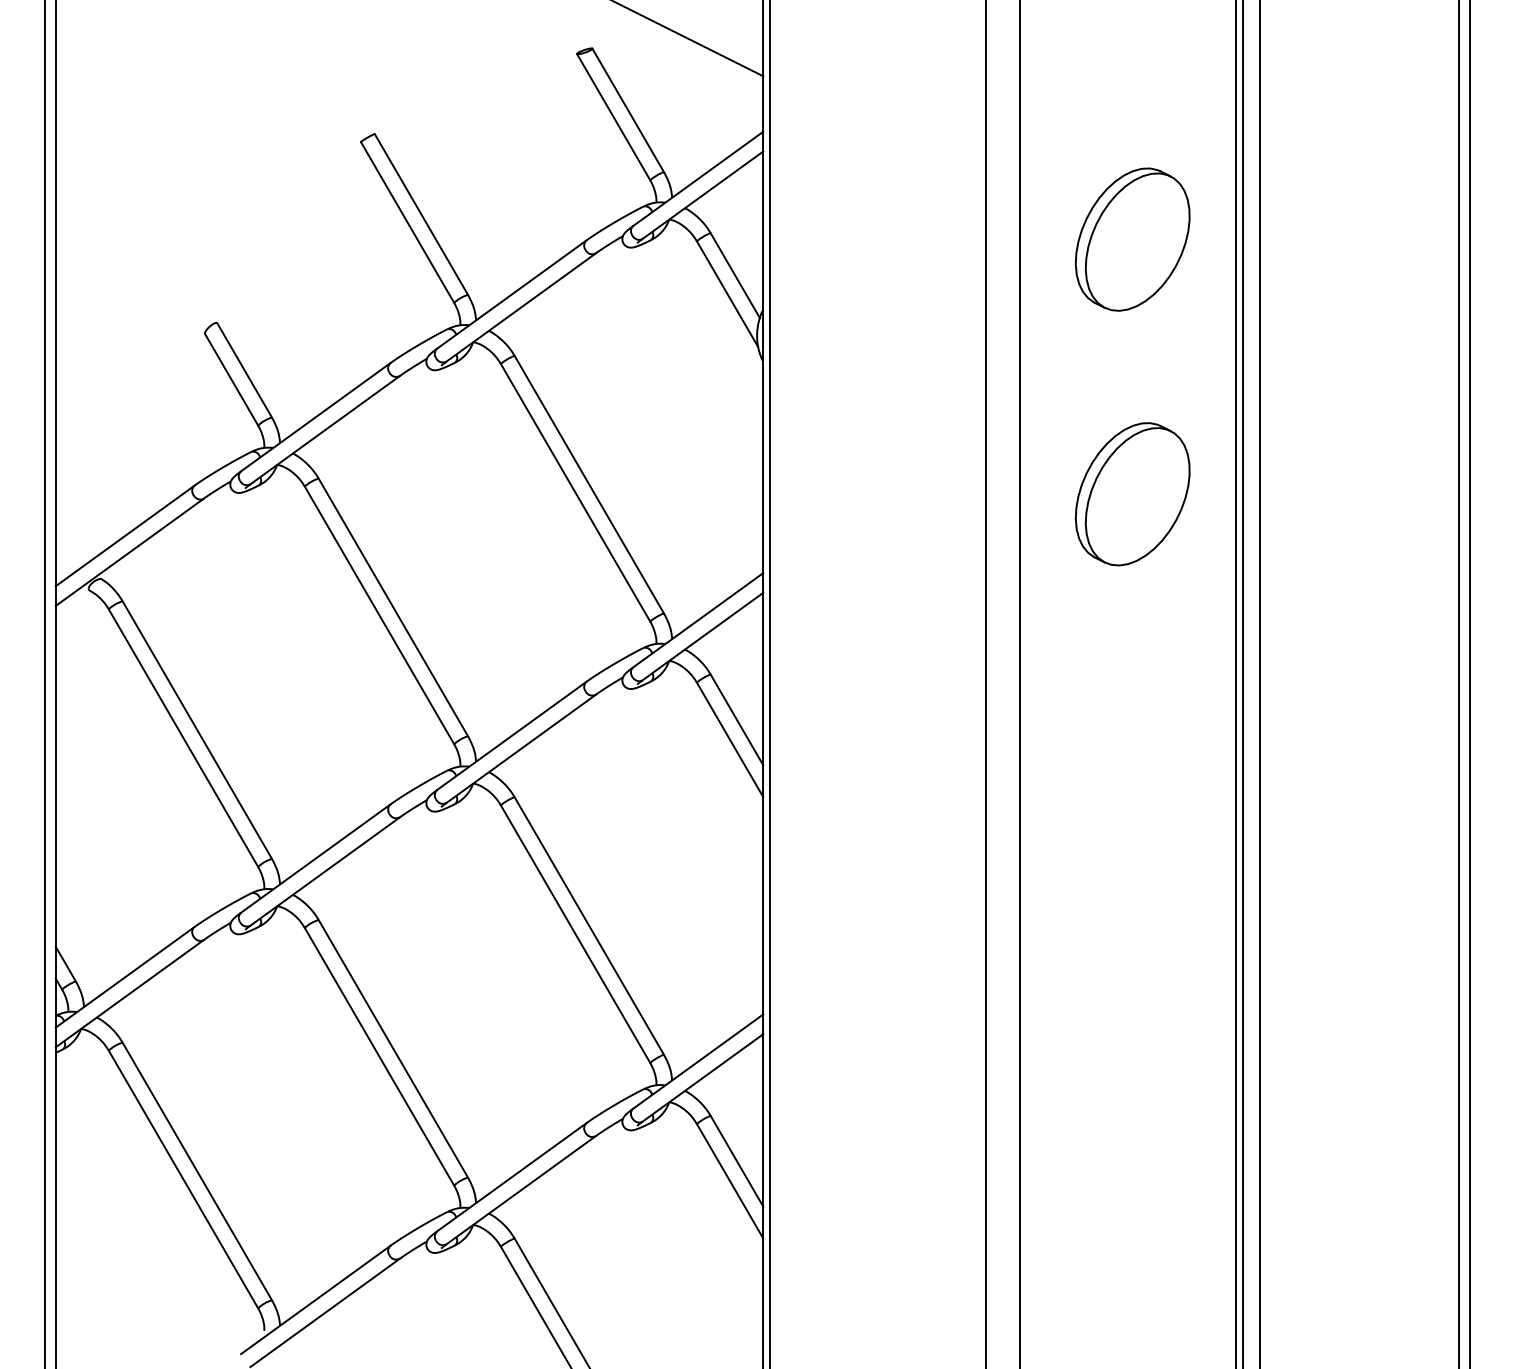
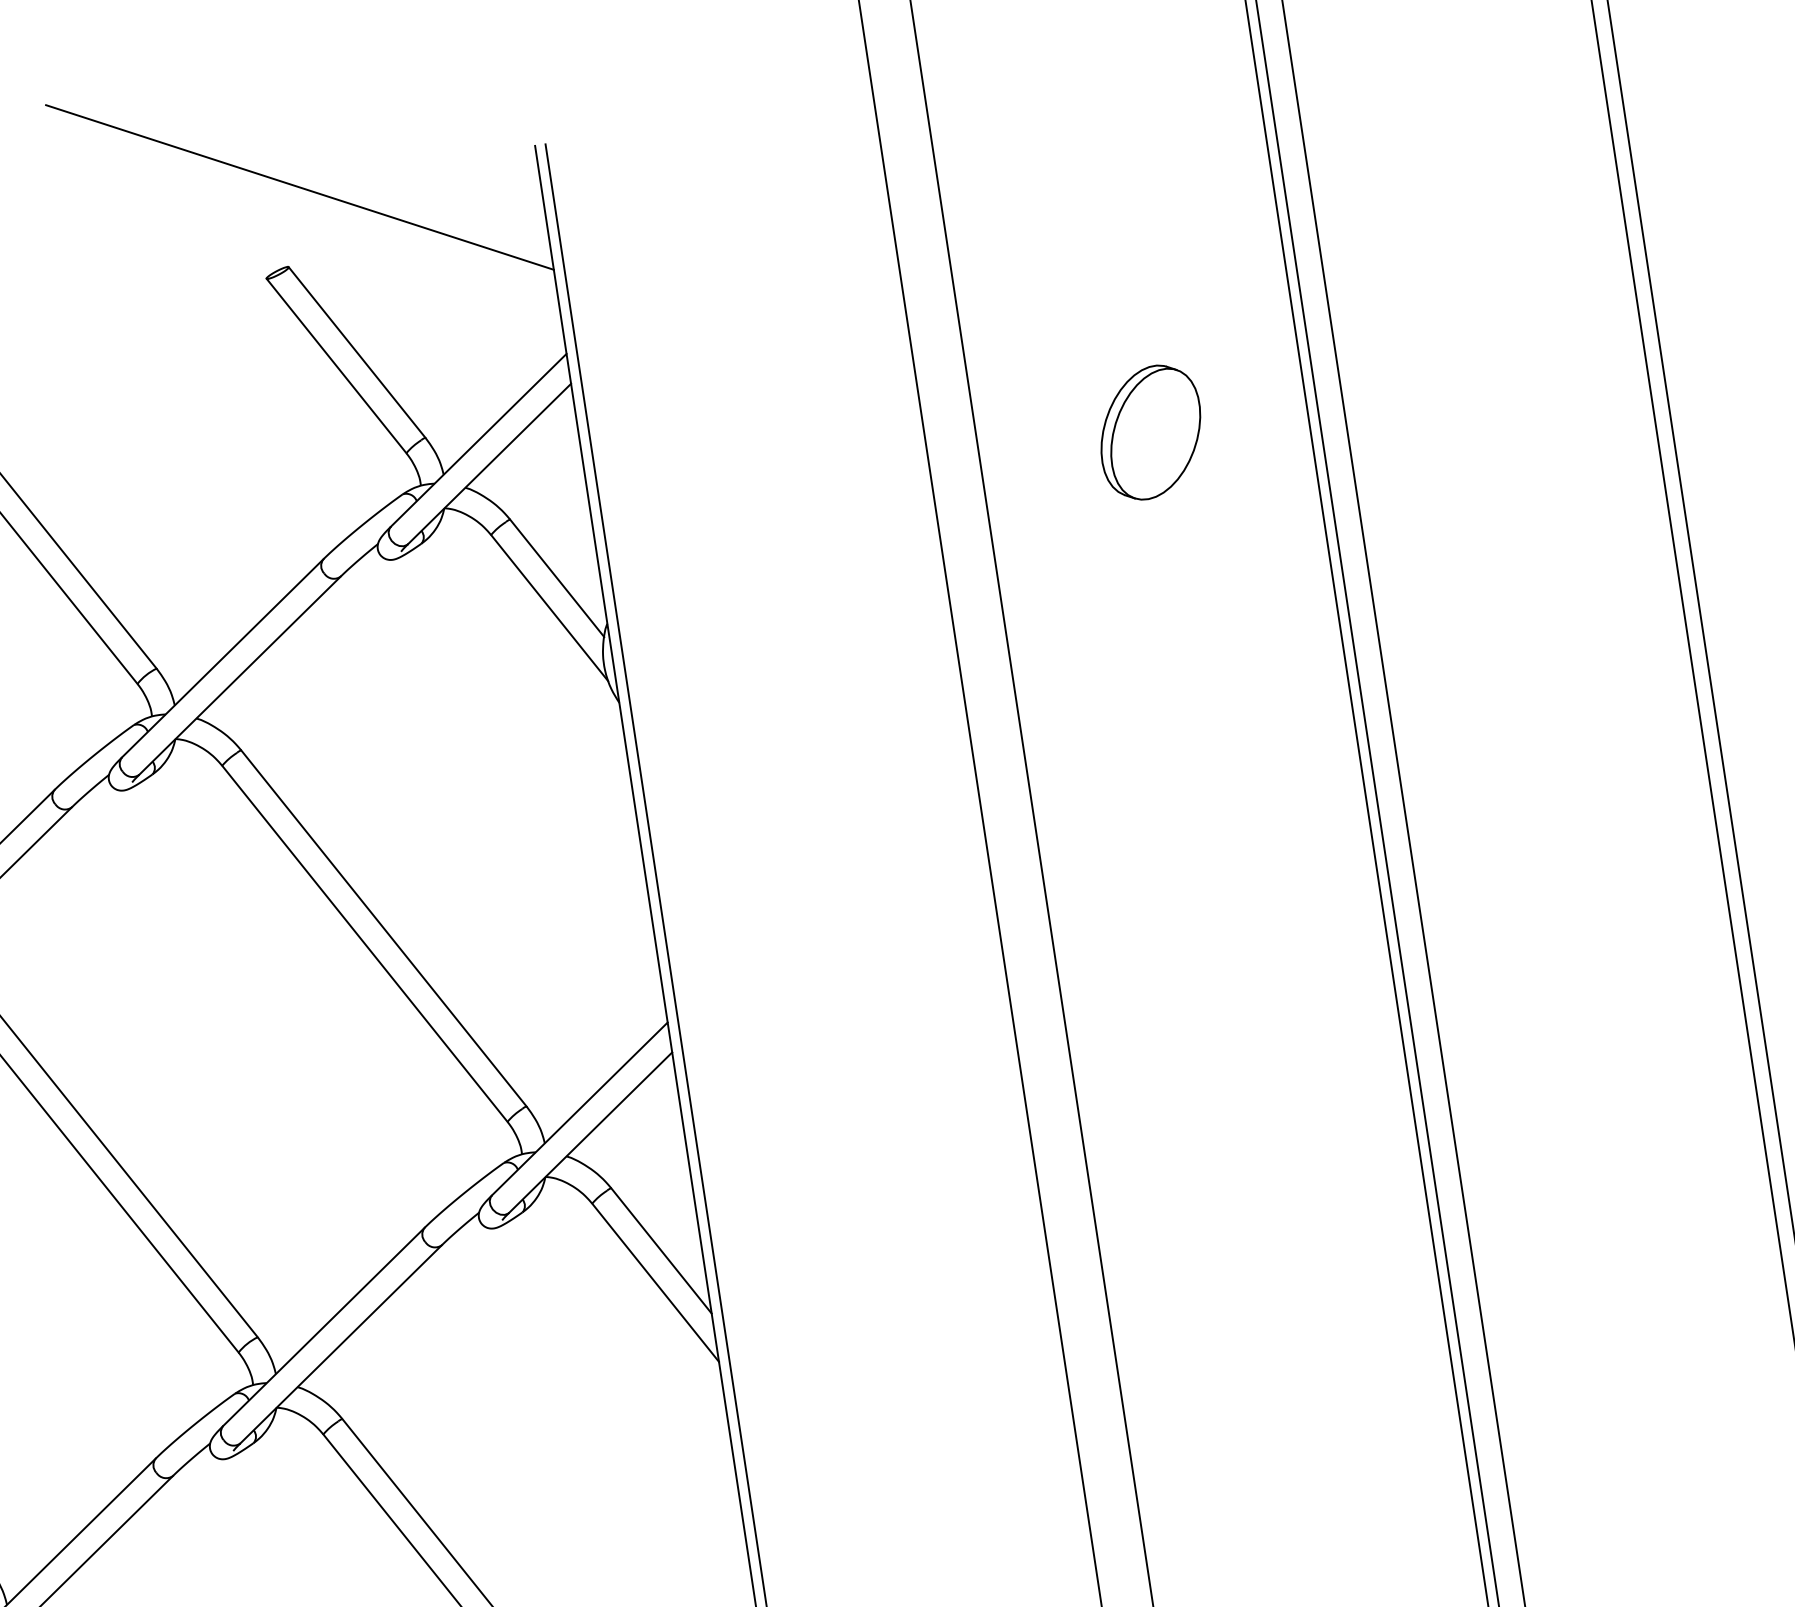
part: (1132, 239) -> (1150, 432), size x0.6
part: (1132, 494) -> (1209, 818), removed

